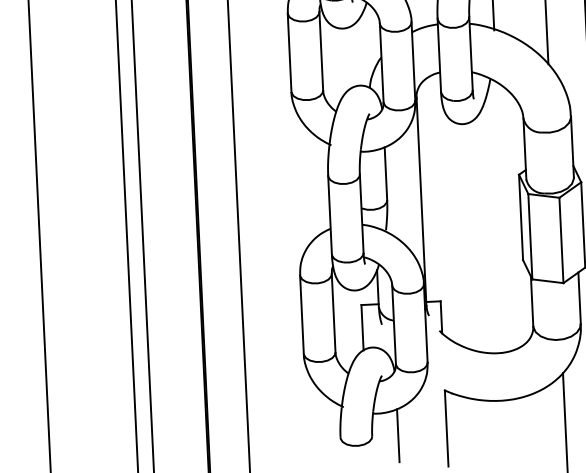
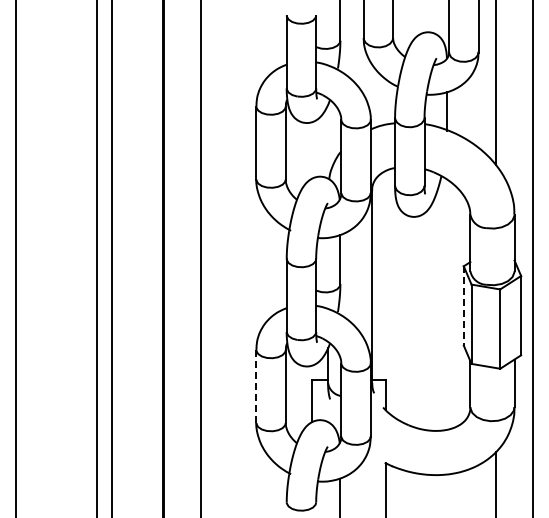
line: (520, 216) -> (463, 305), solid -> dashed
line: (302, 314) -> (256, 386), solid -> dashed

